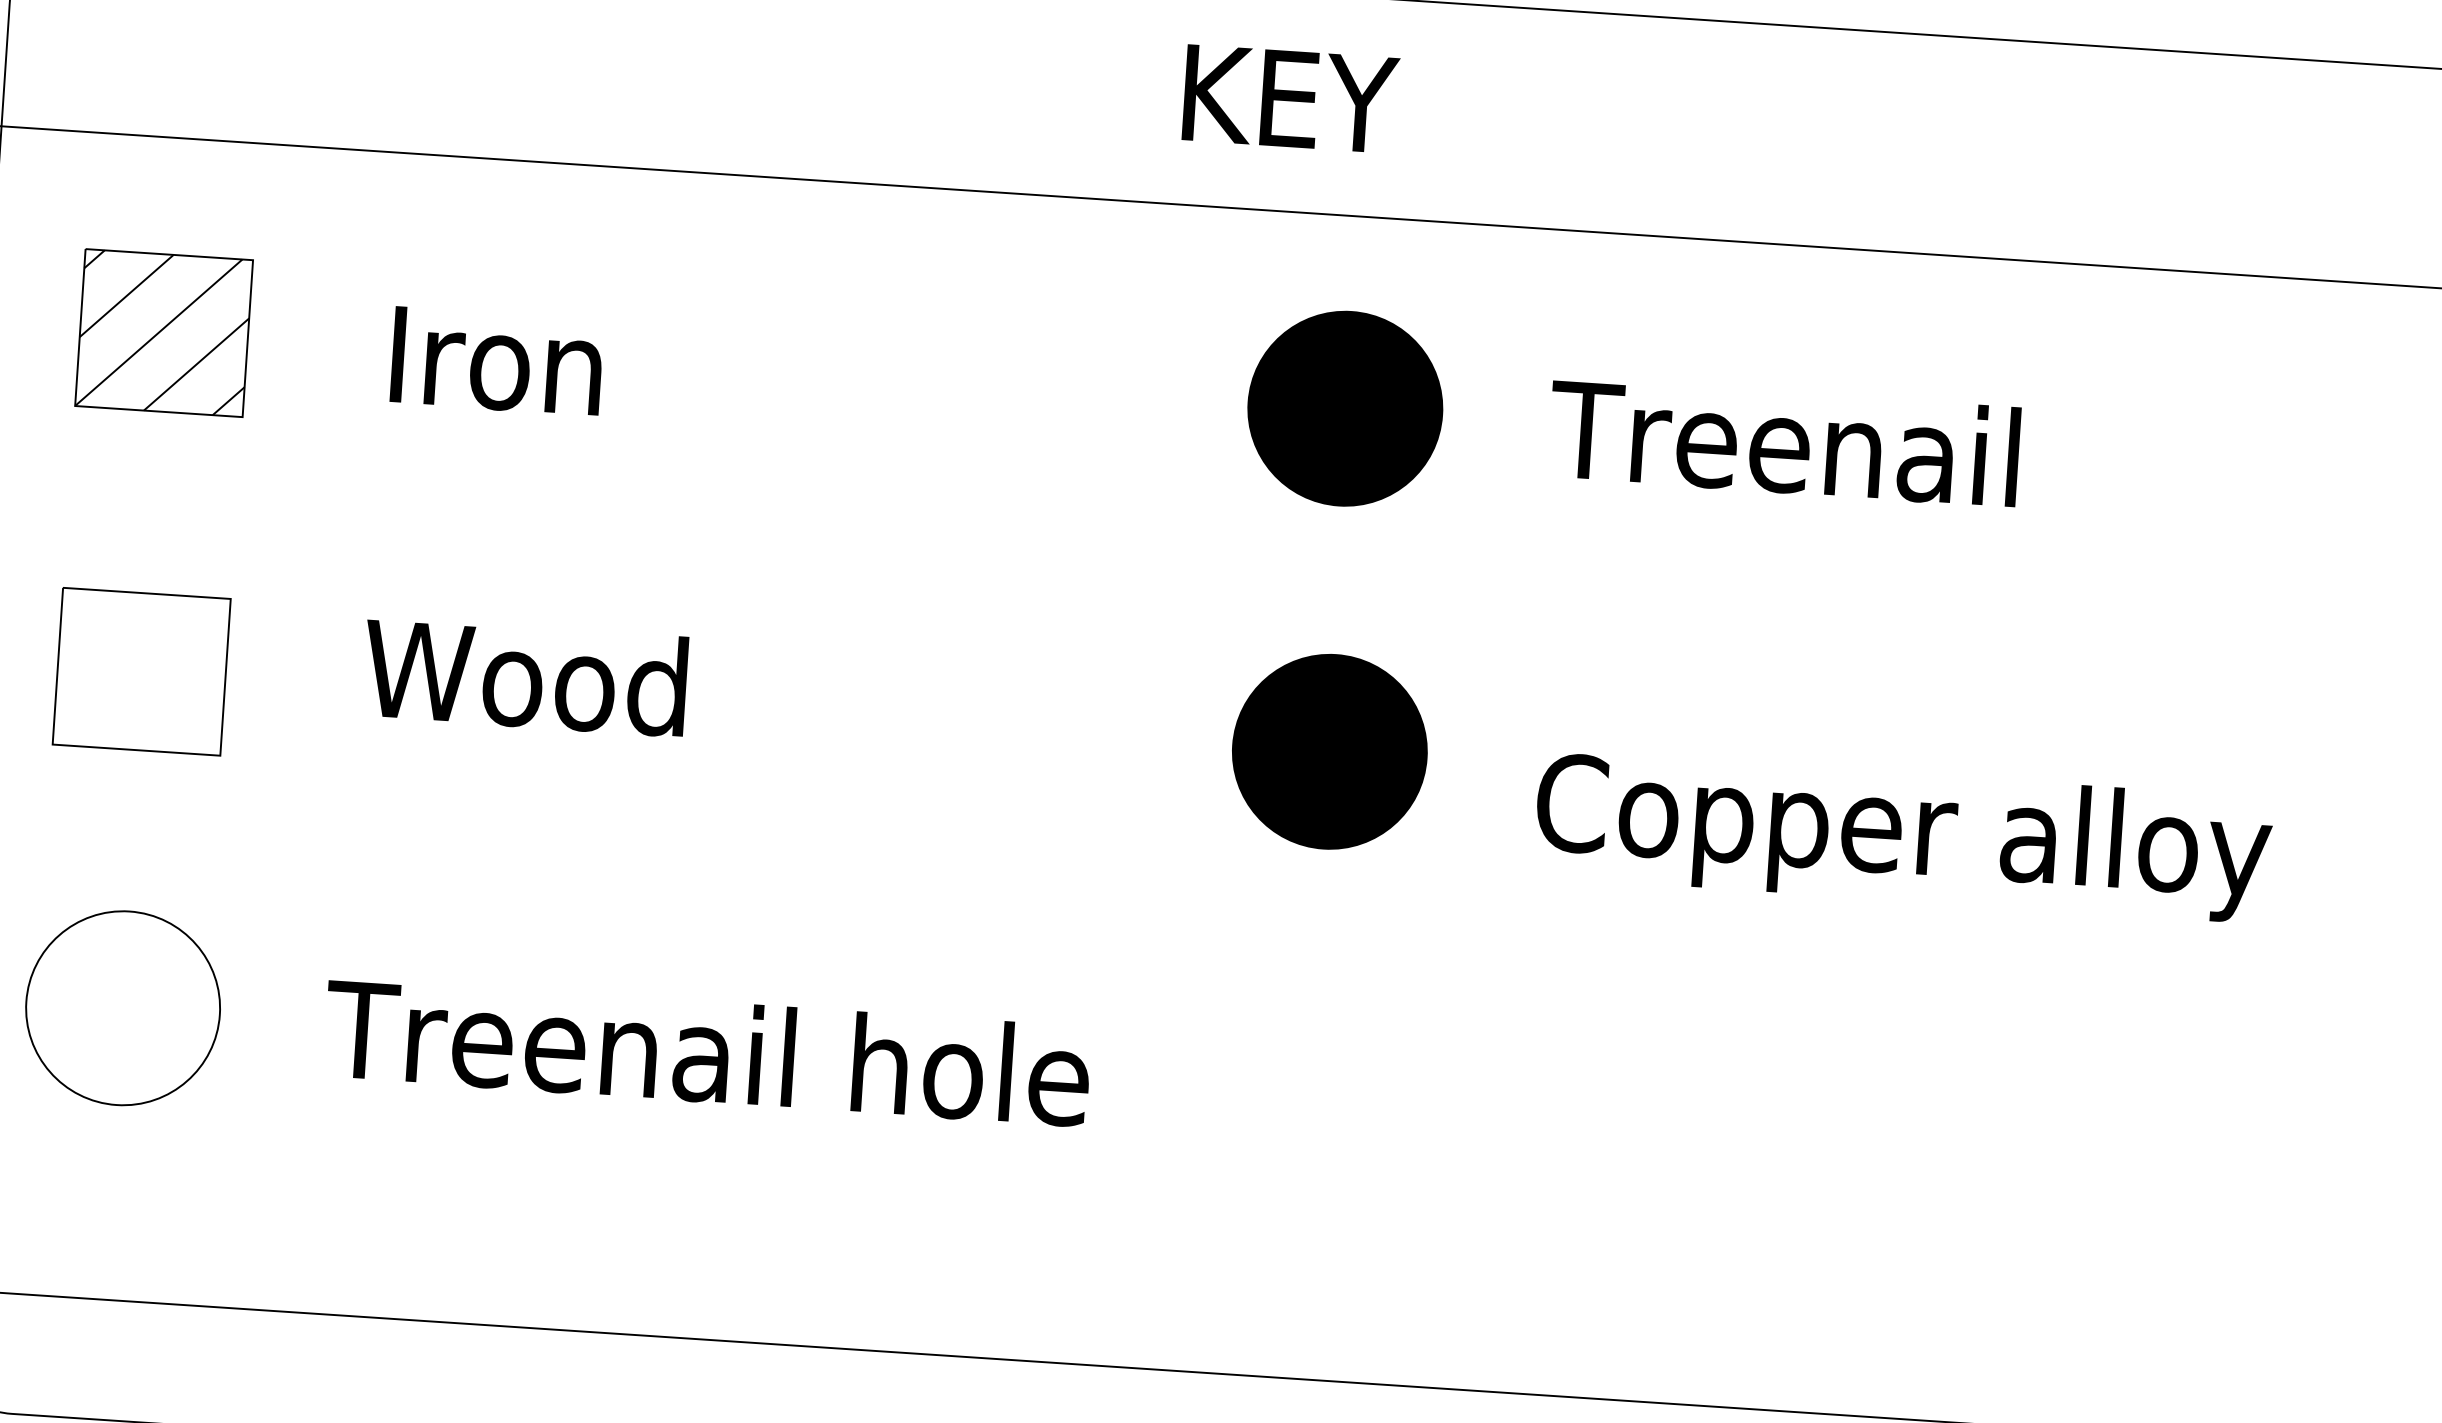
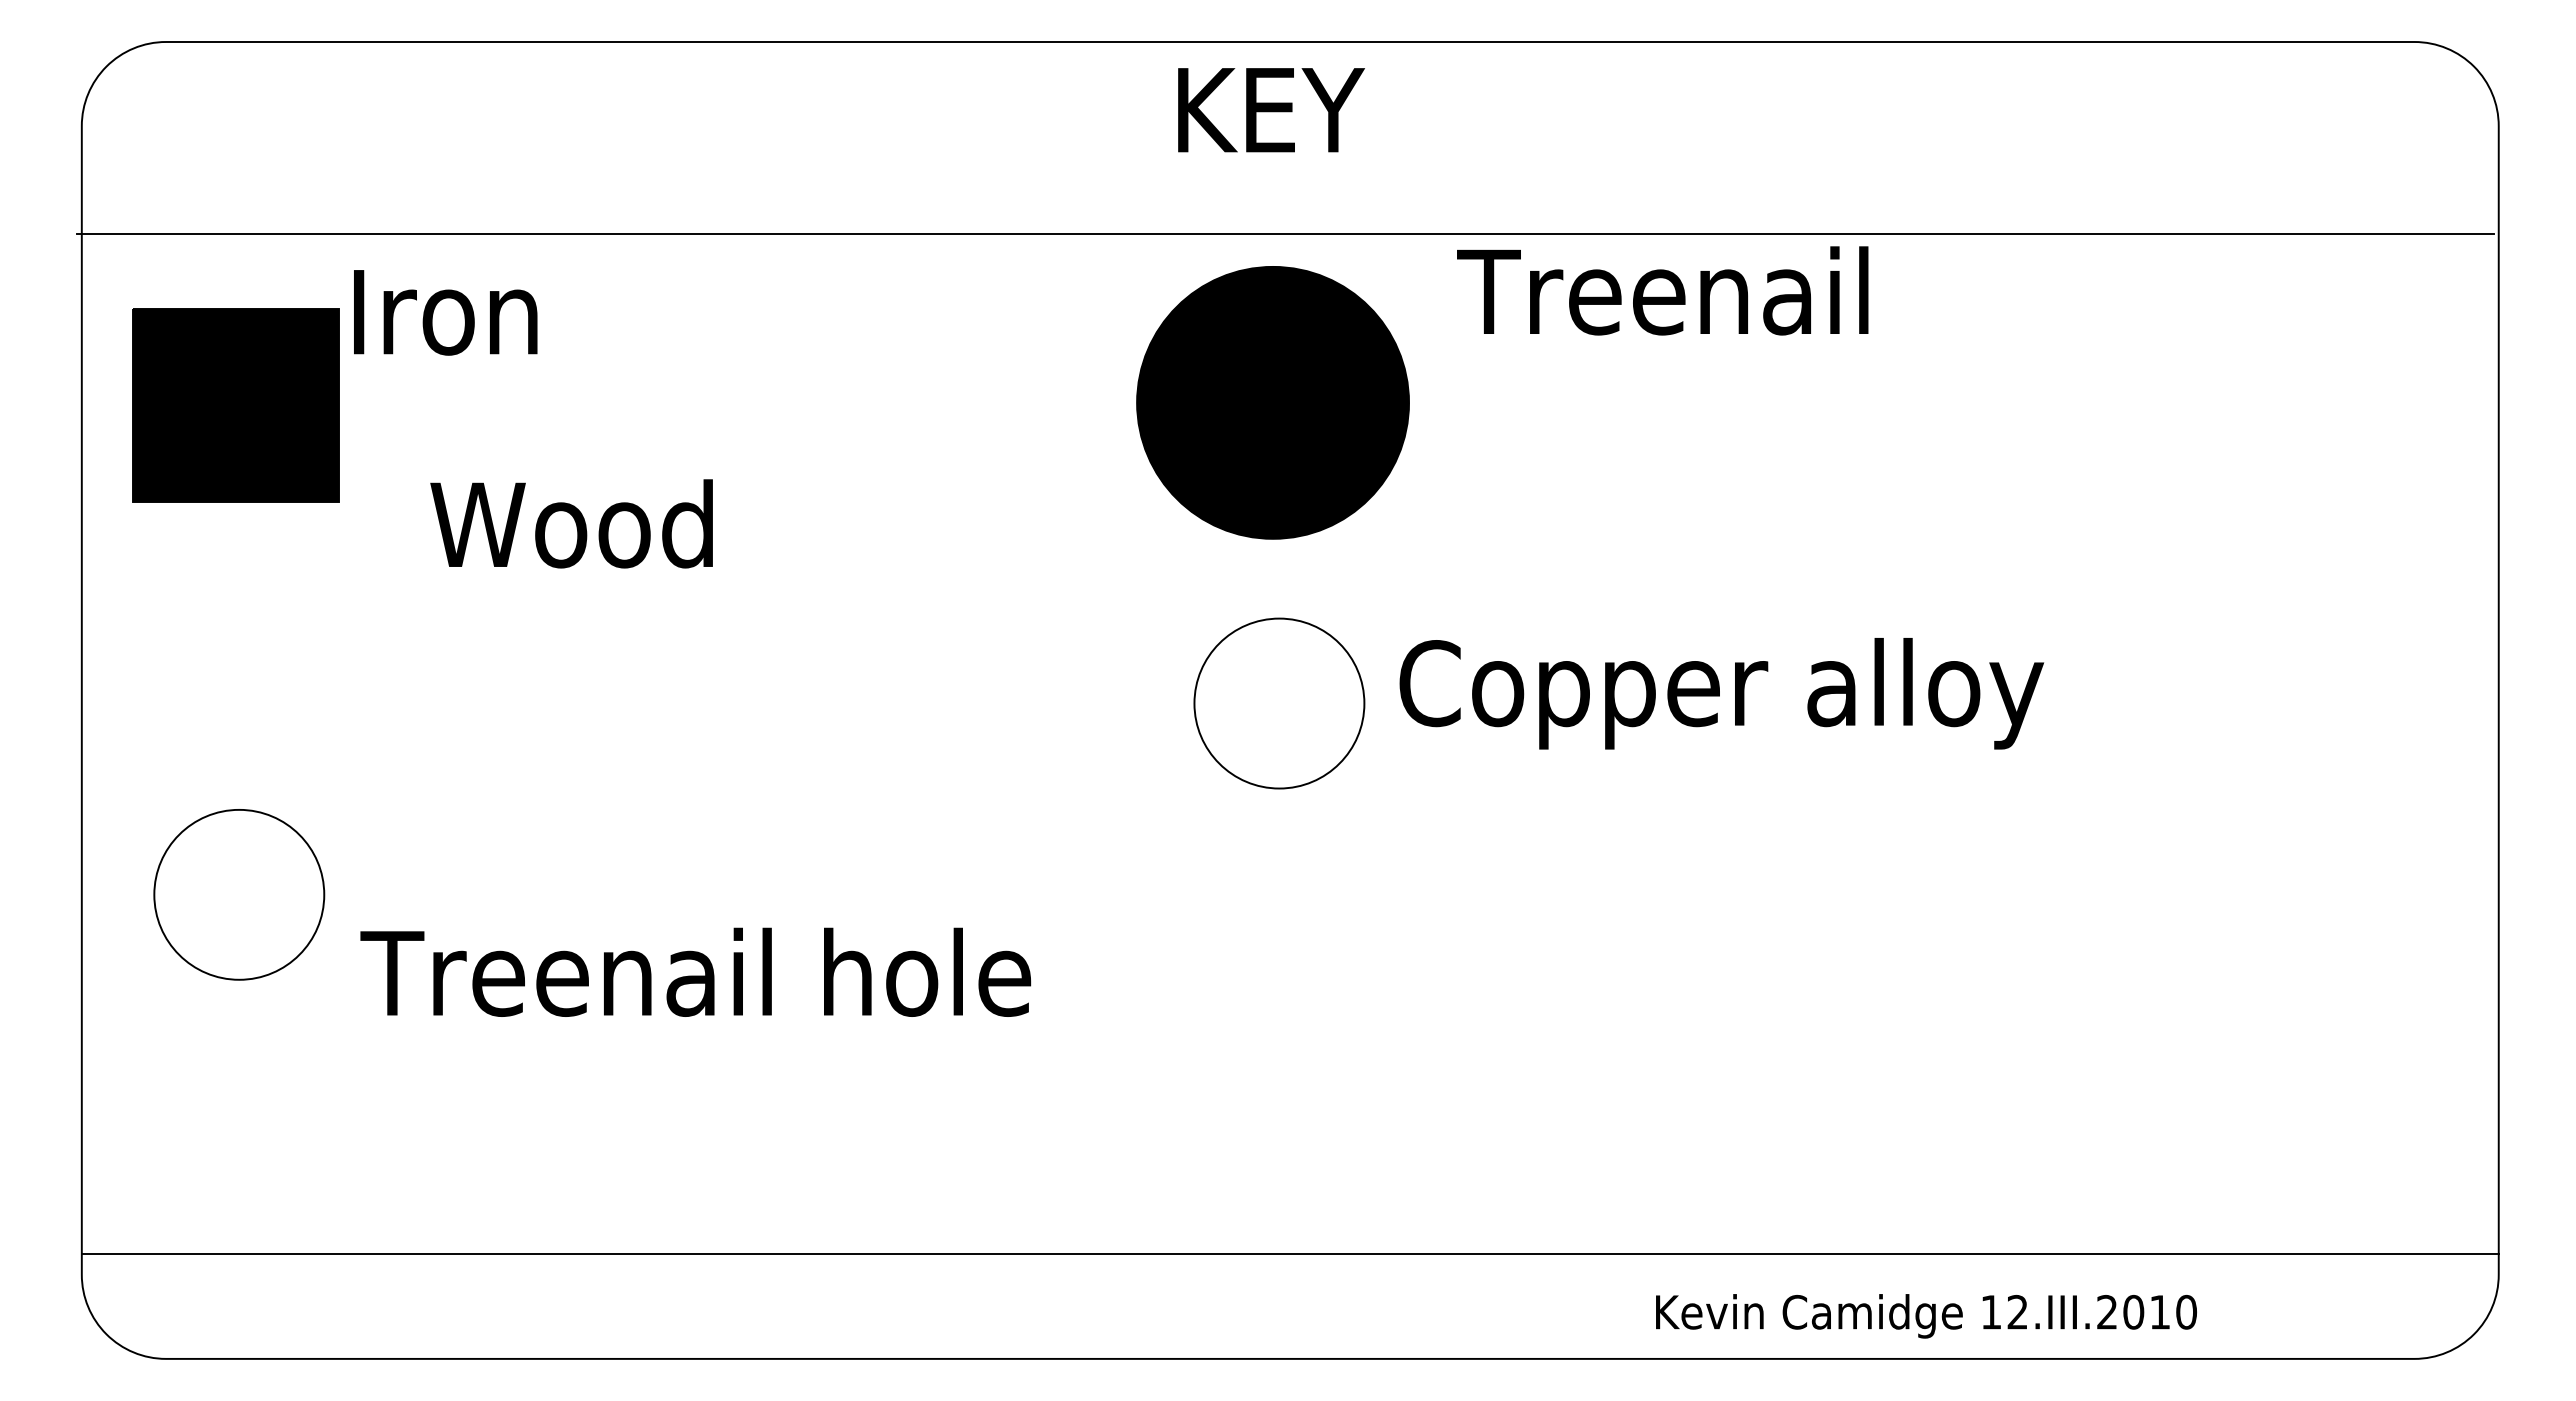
text: (1290, 99) -> (1271, 110), moved
part: (163, 332) -> (235, 404), size x1.4
text: (496, 361) -> (445, 312), moved
part: (1344, 408) -> (1272, 402), size x1.6
text: (1784, 442) -> (1662, 290), moved
part: (141, 671) -> (235, 702), removed
text: (525, 676) -> (571, 523), moved
fill: (1329, 751) -> (1279, 703), removed
text: (1903, 836) -> (1721, 693), moved
circle: (123, 1007) -> (239, 894), moved
text: (707, 1051) -> (695, 971), moved

